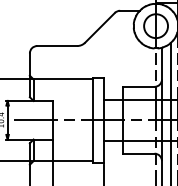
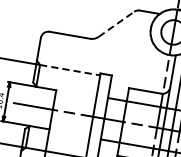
line: (100, 27) -> (117, 24), solid -> dashed
line: (63, 79) -> (70, 70), solid -> dashed

